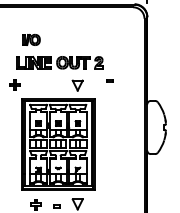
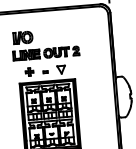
part: (31, 39) -> (23, 37), size x1.43
part: (109, 80) -> (45, 71), moved
part: (14, 84) -> (29, 71), moved

